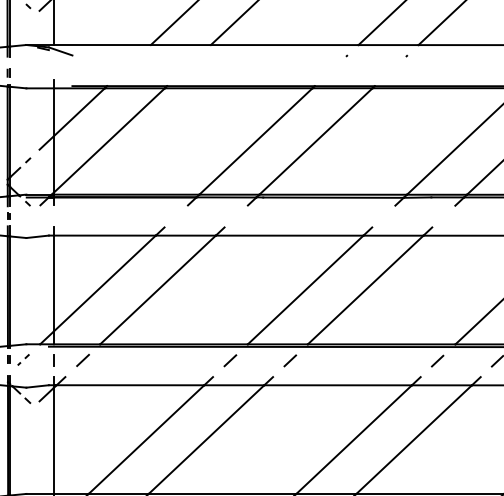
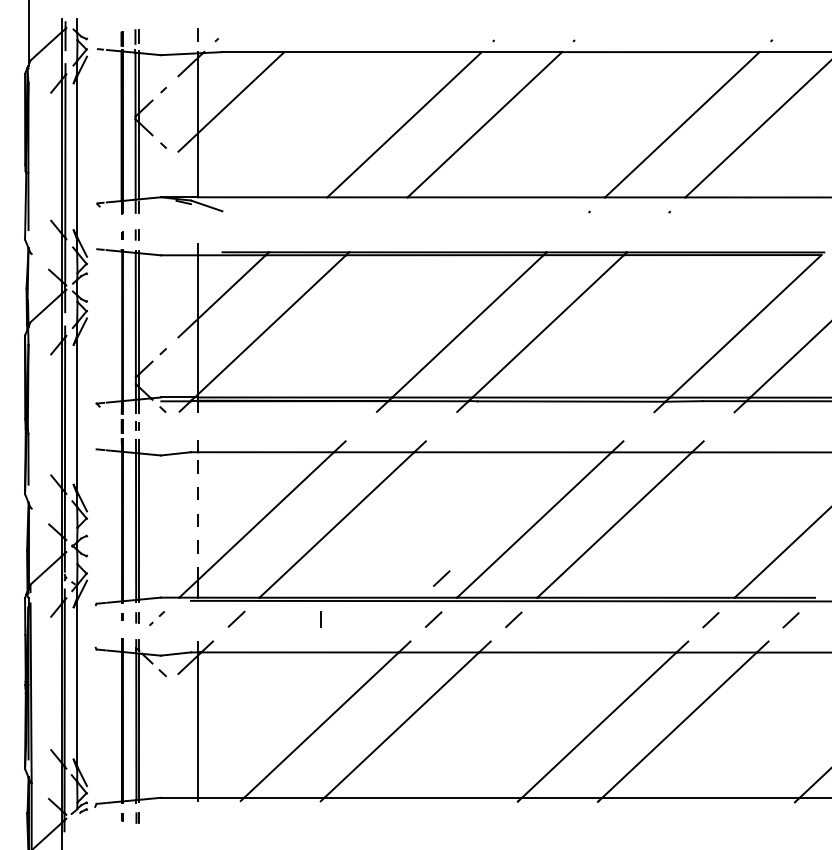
line: (53, 282) -> (197, 515), solid -> dashed
line: (236, 329) -> (441, 578), added
line: (53, 360) -> (320, 619), moved

